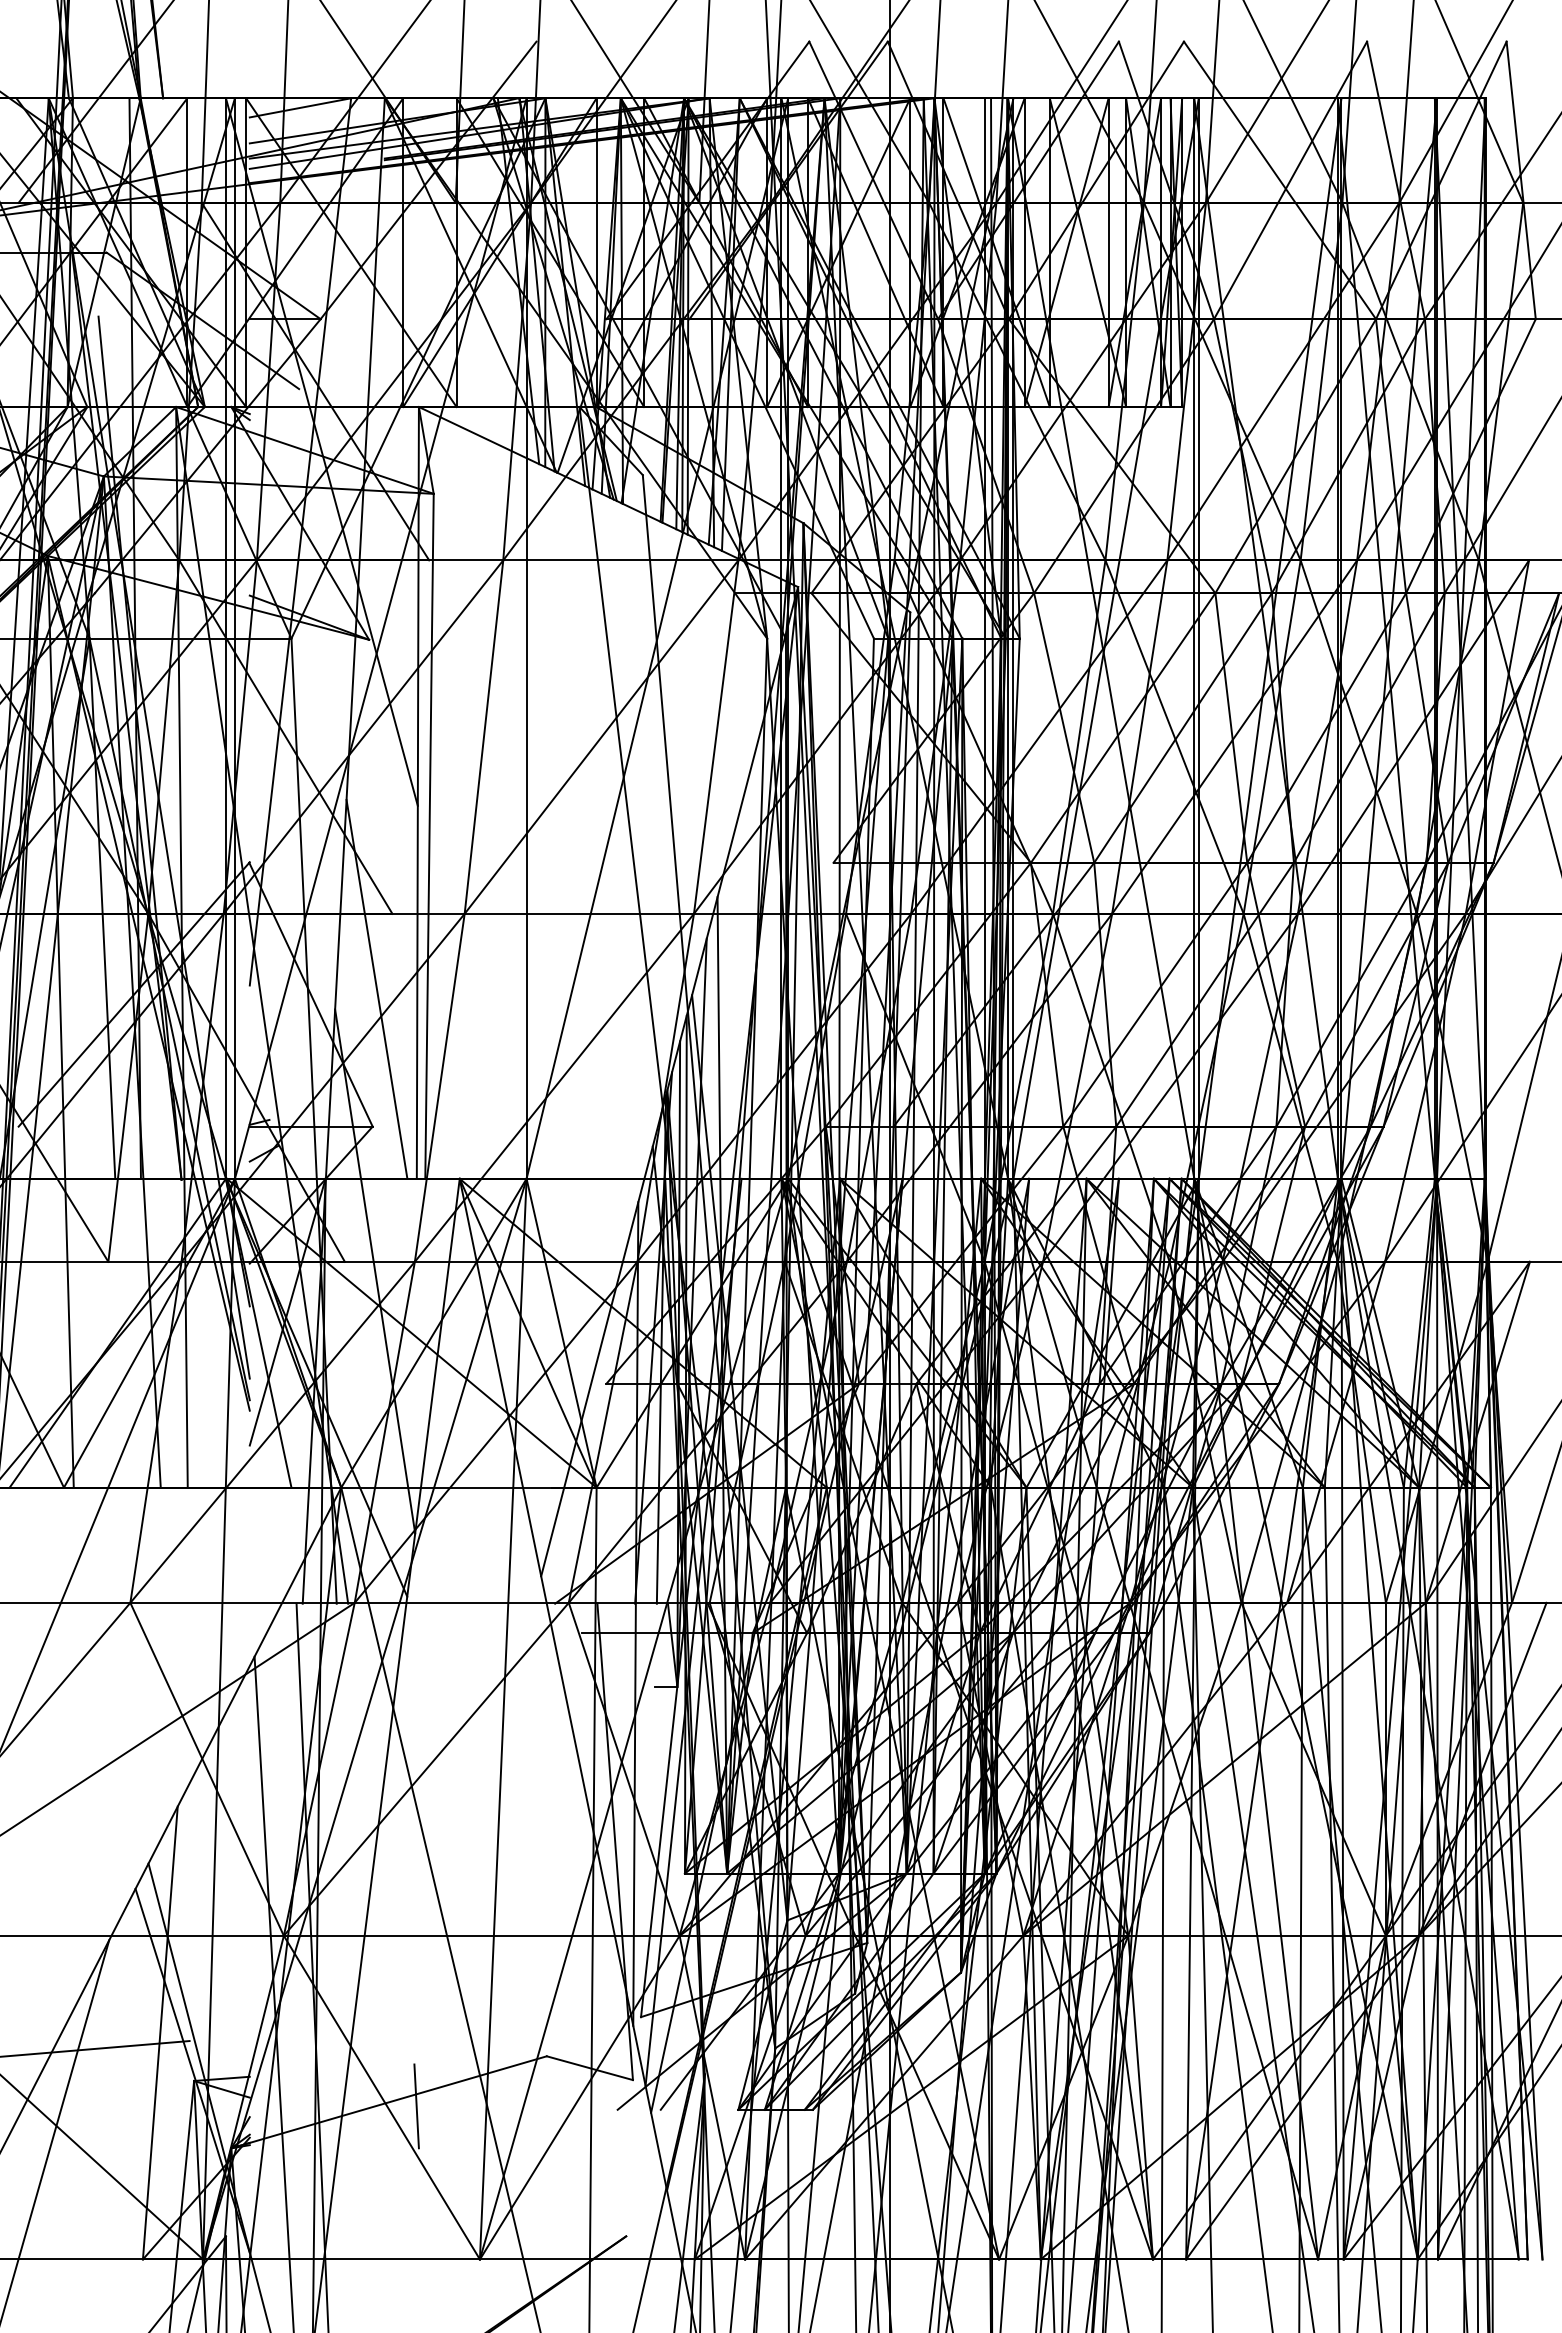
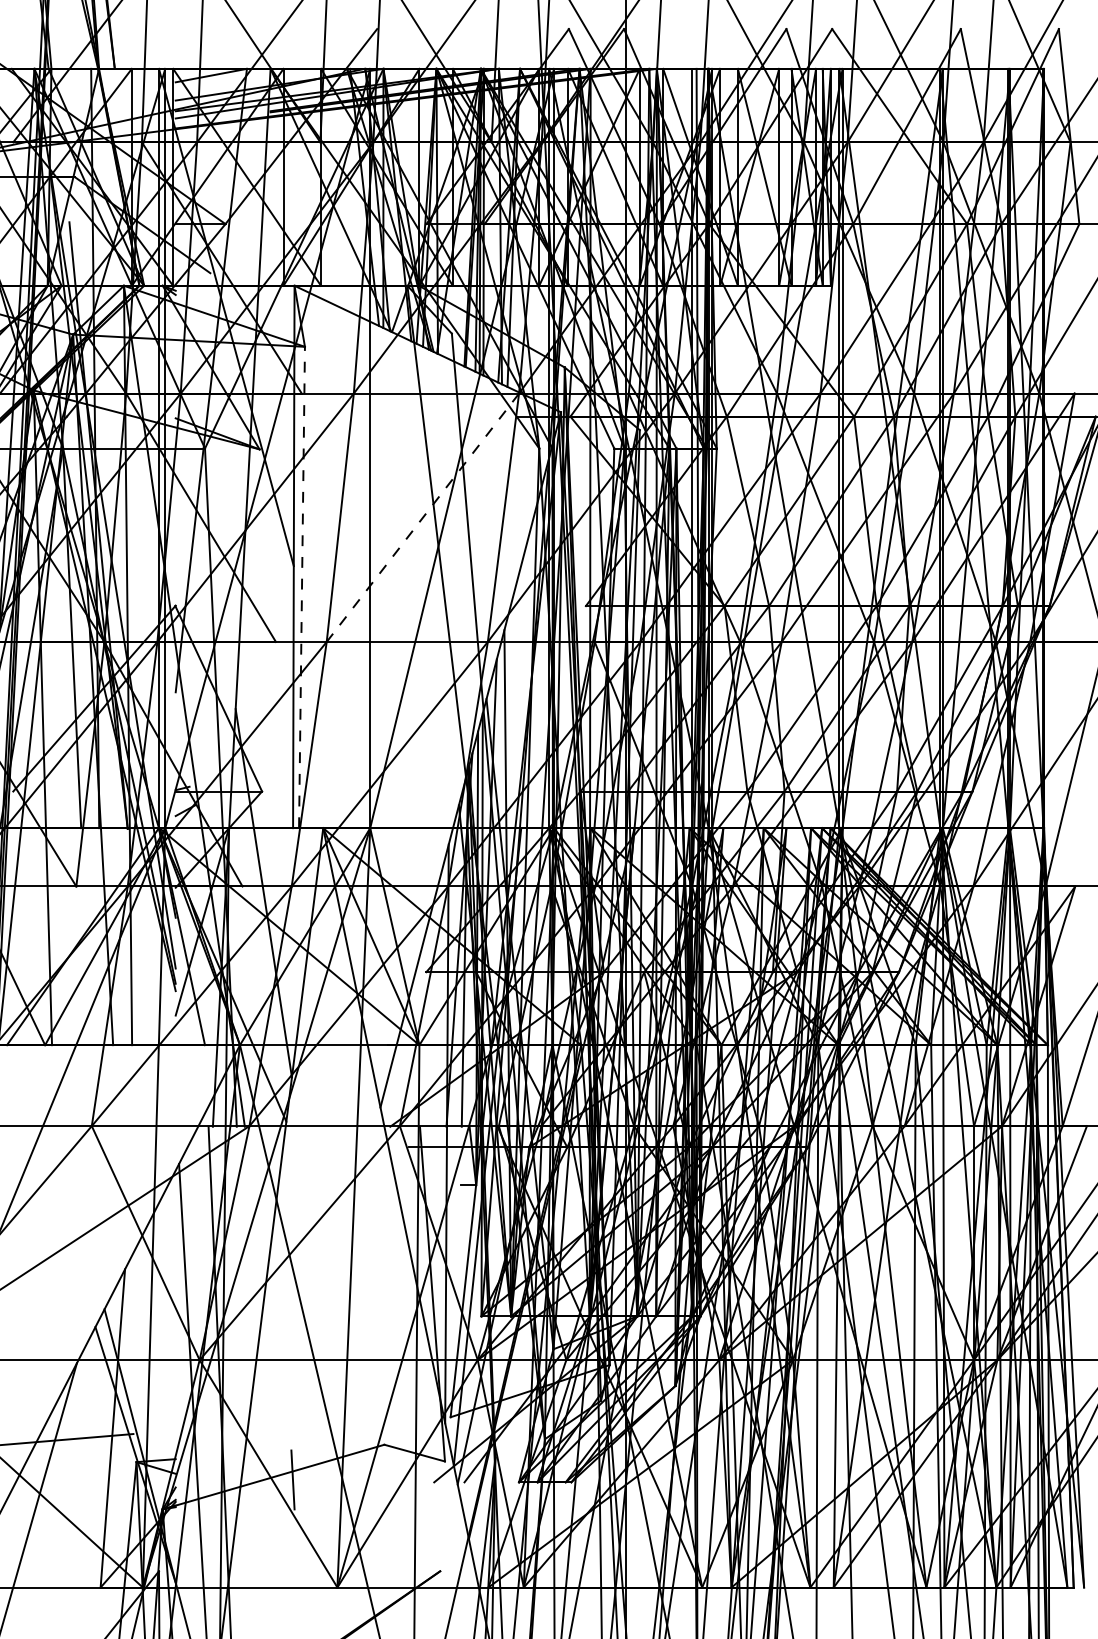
line: (601, 737) -> (422, 518), solid -> dashed
line: (429, 836) -> (302, 587), solid -> dashed
line: (376, 988) -> (264, 694), removed

